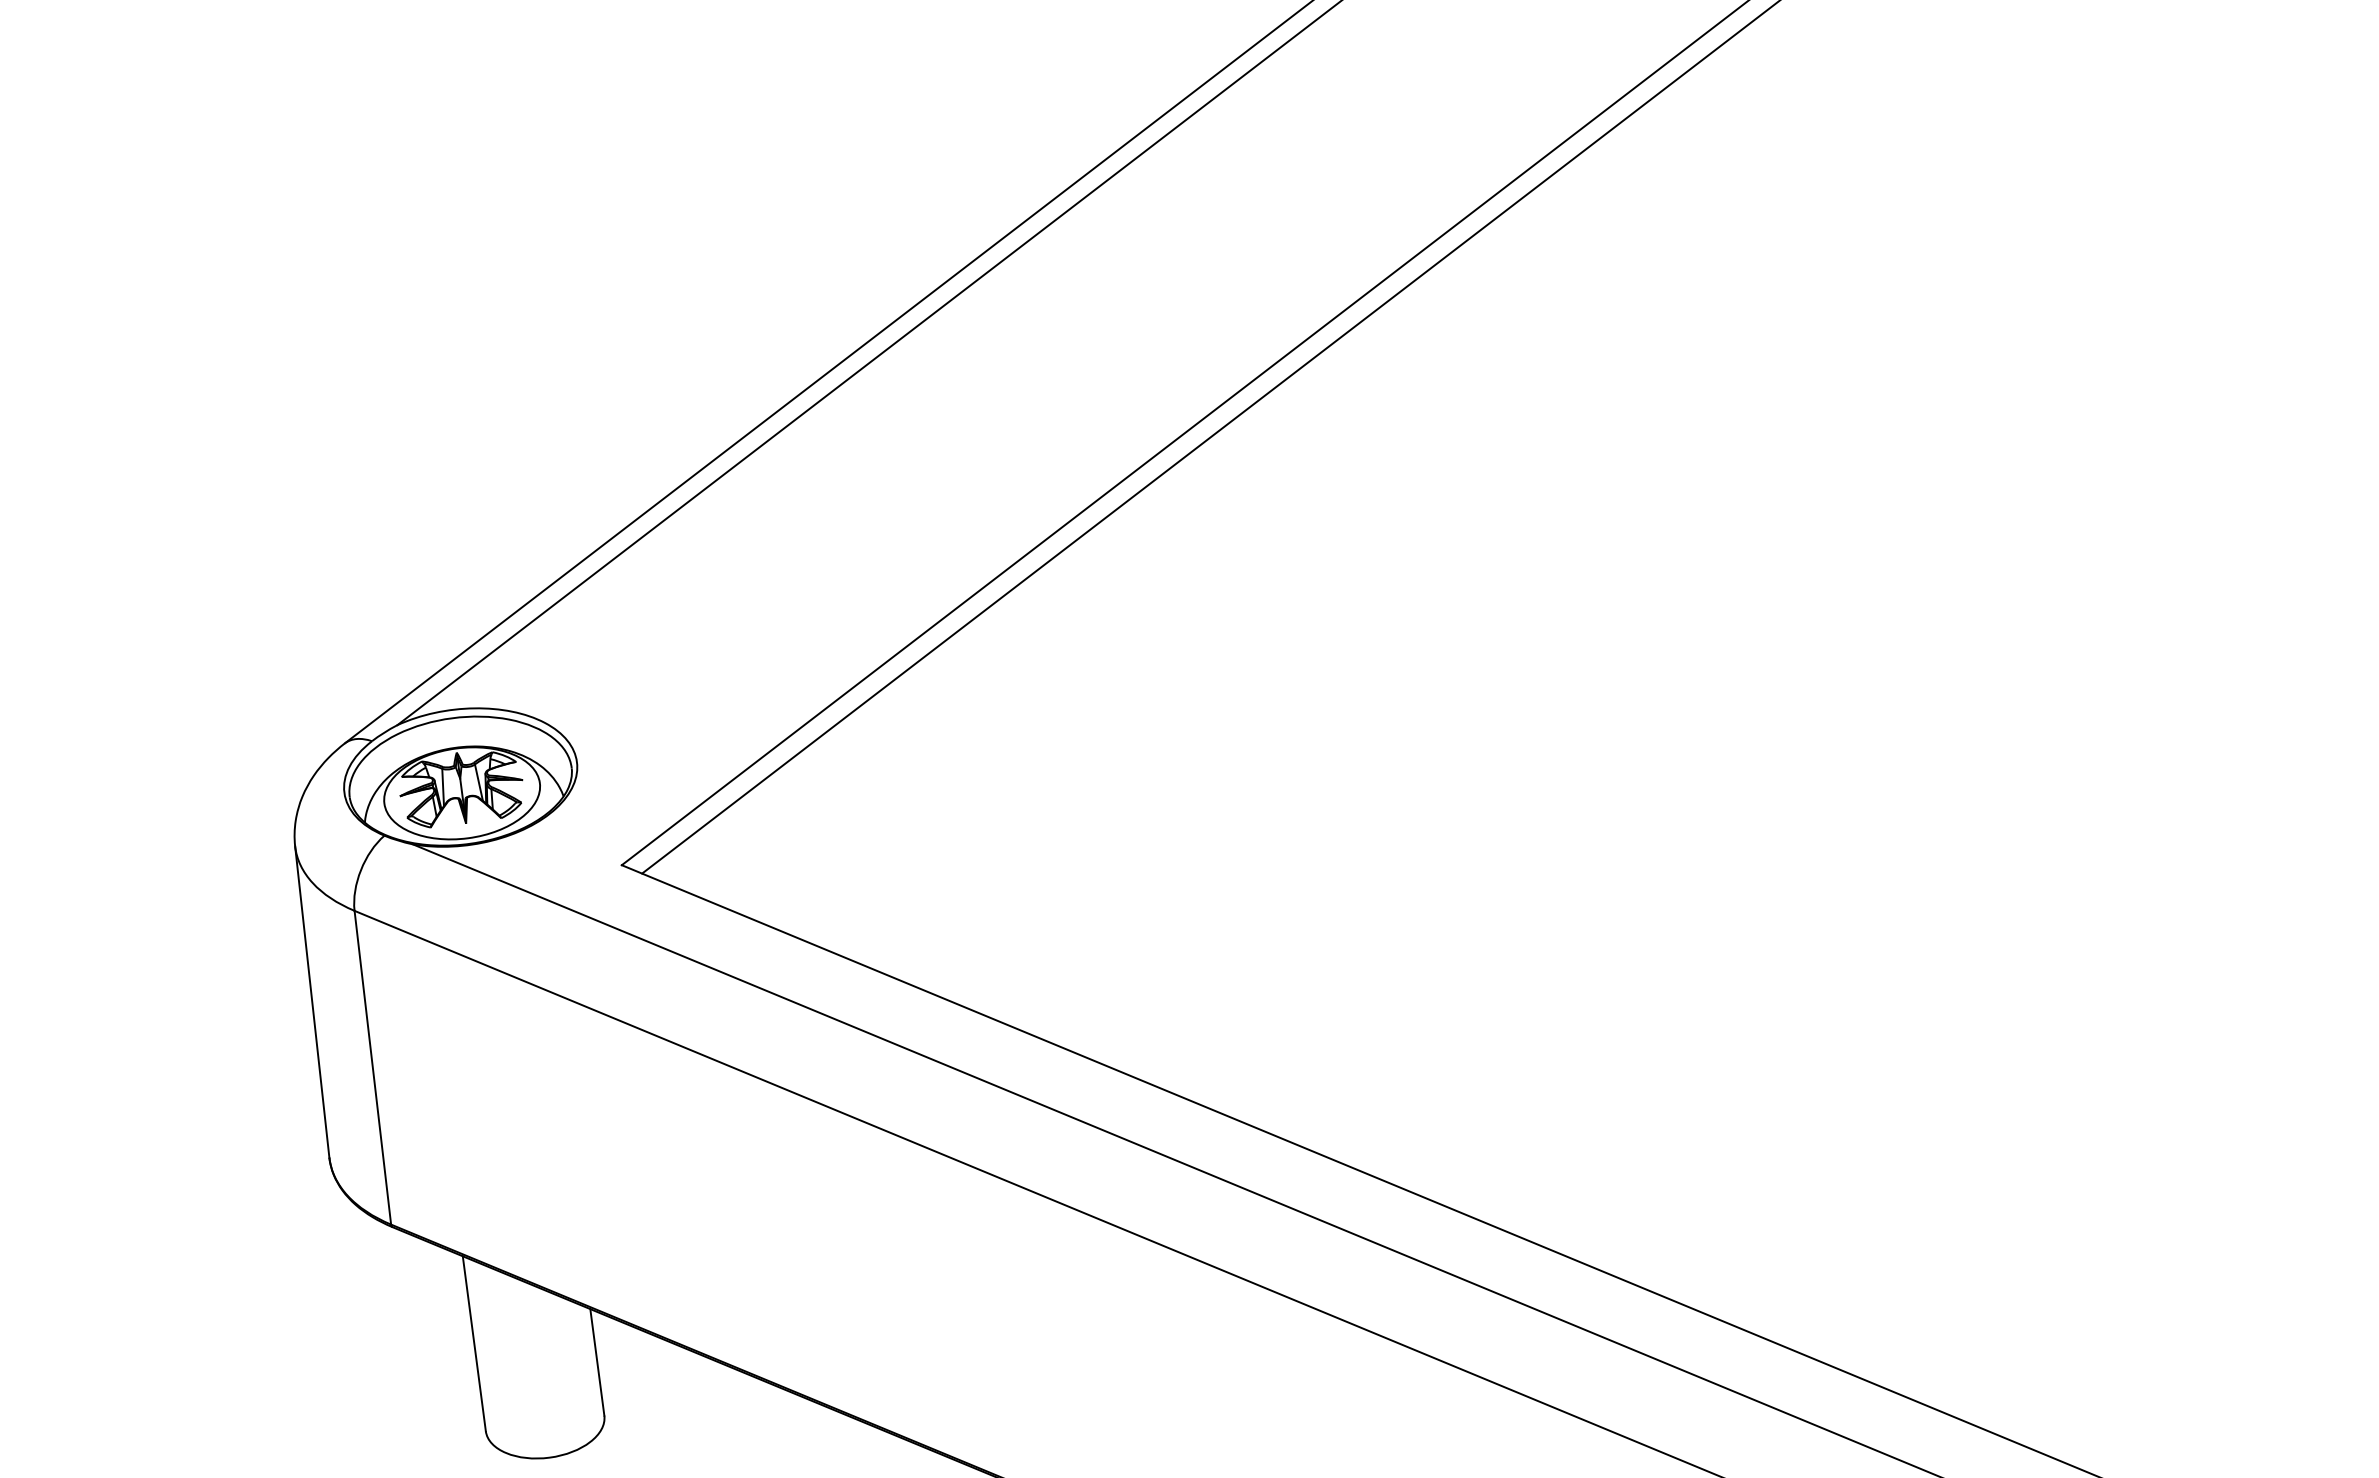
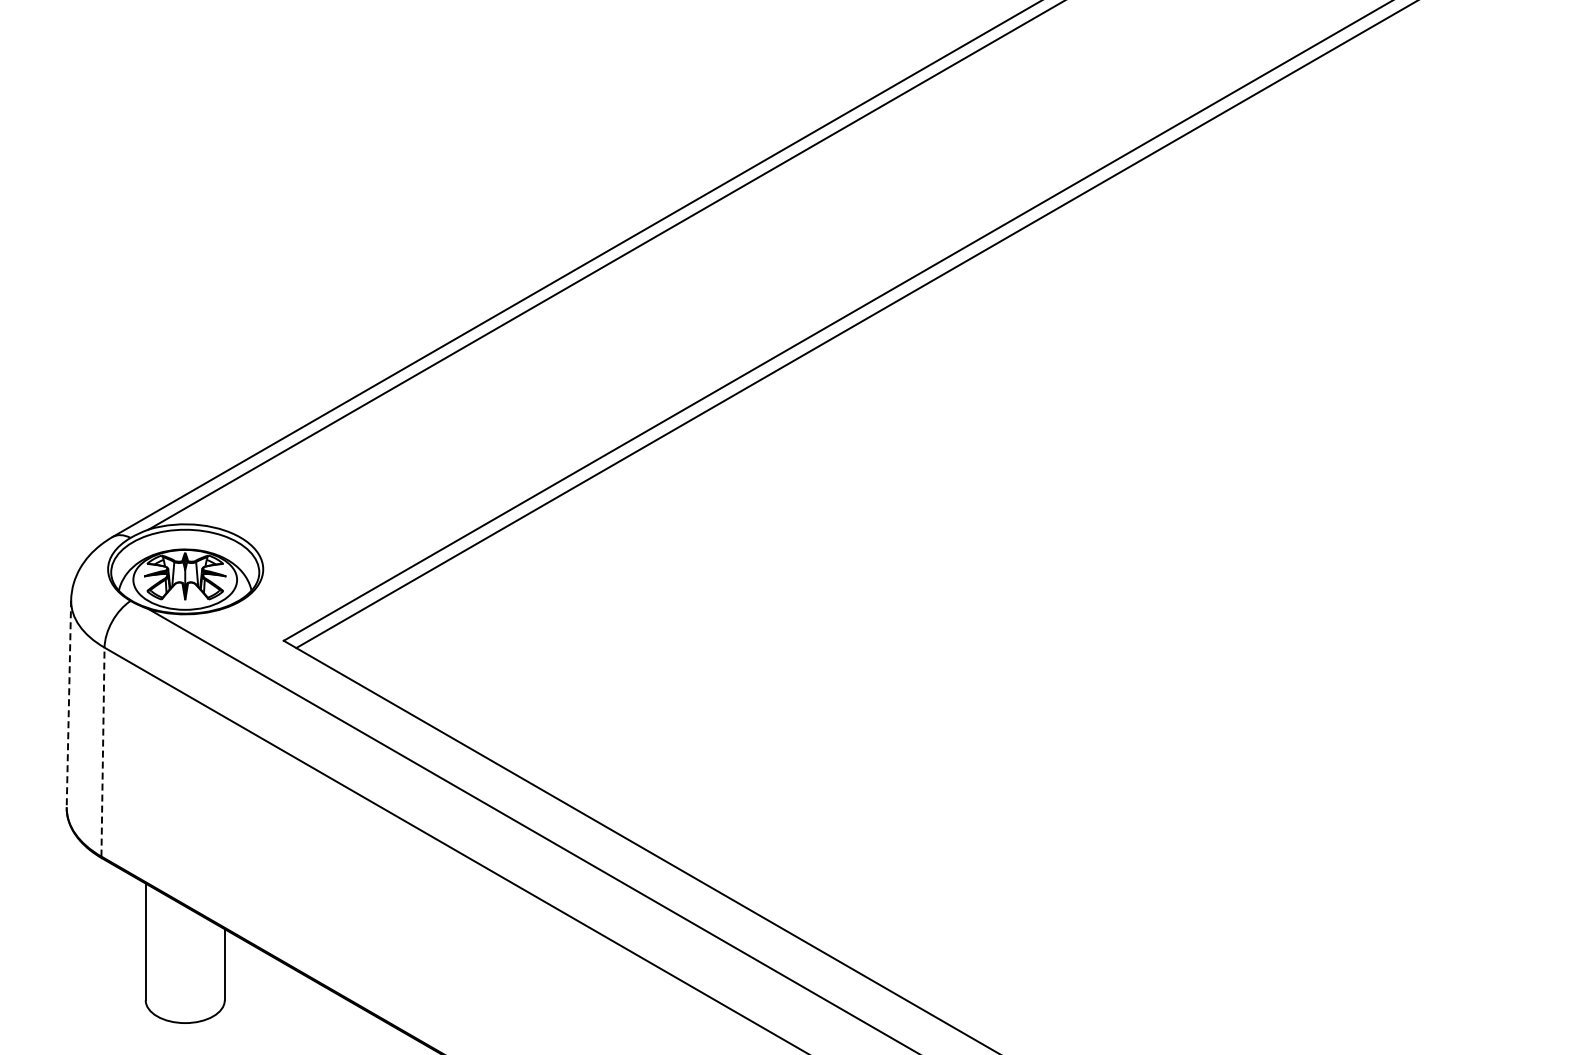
line: (311, 1001) -> (68, 703), solid -> dashed
line: (373, 1066) -> (103, 751), solid -> dashed

